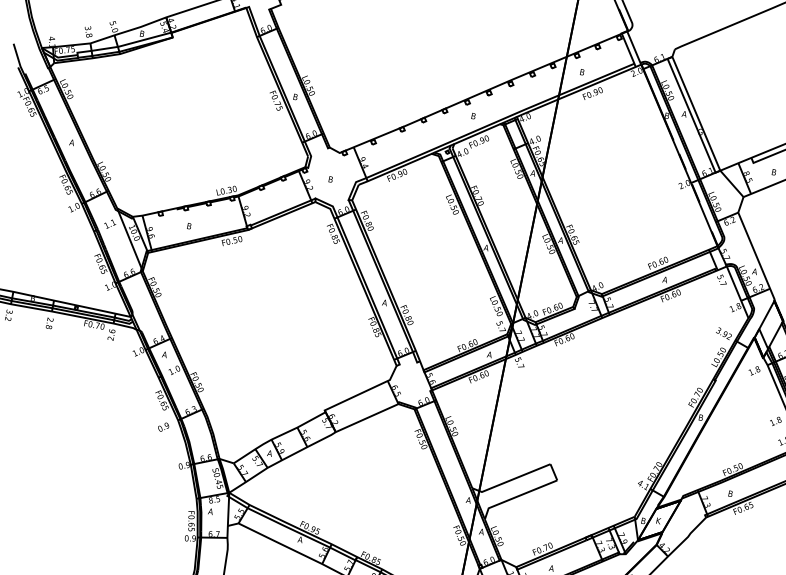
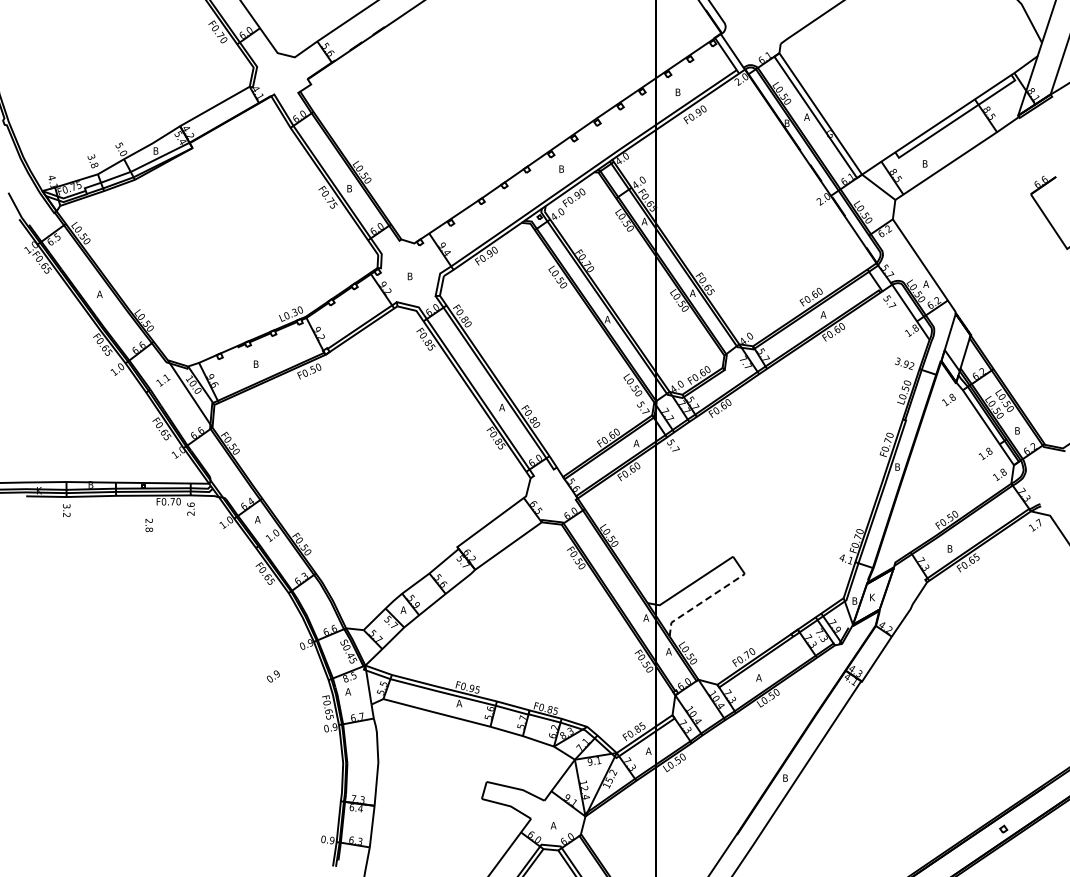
text: (49, 323) -> (149, 525), moved
text: (163, 427) -> (273, 676), moved
line: (516, 496) -> (701, 602), solid -> dashed

